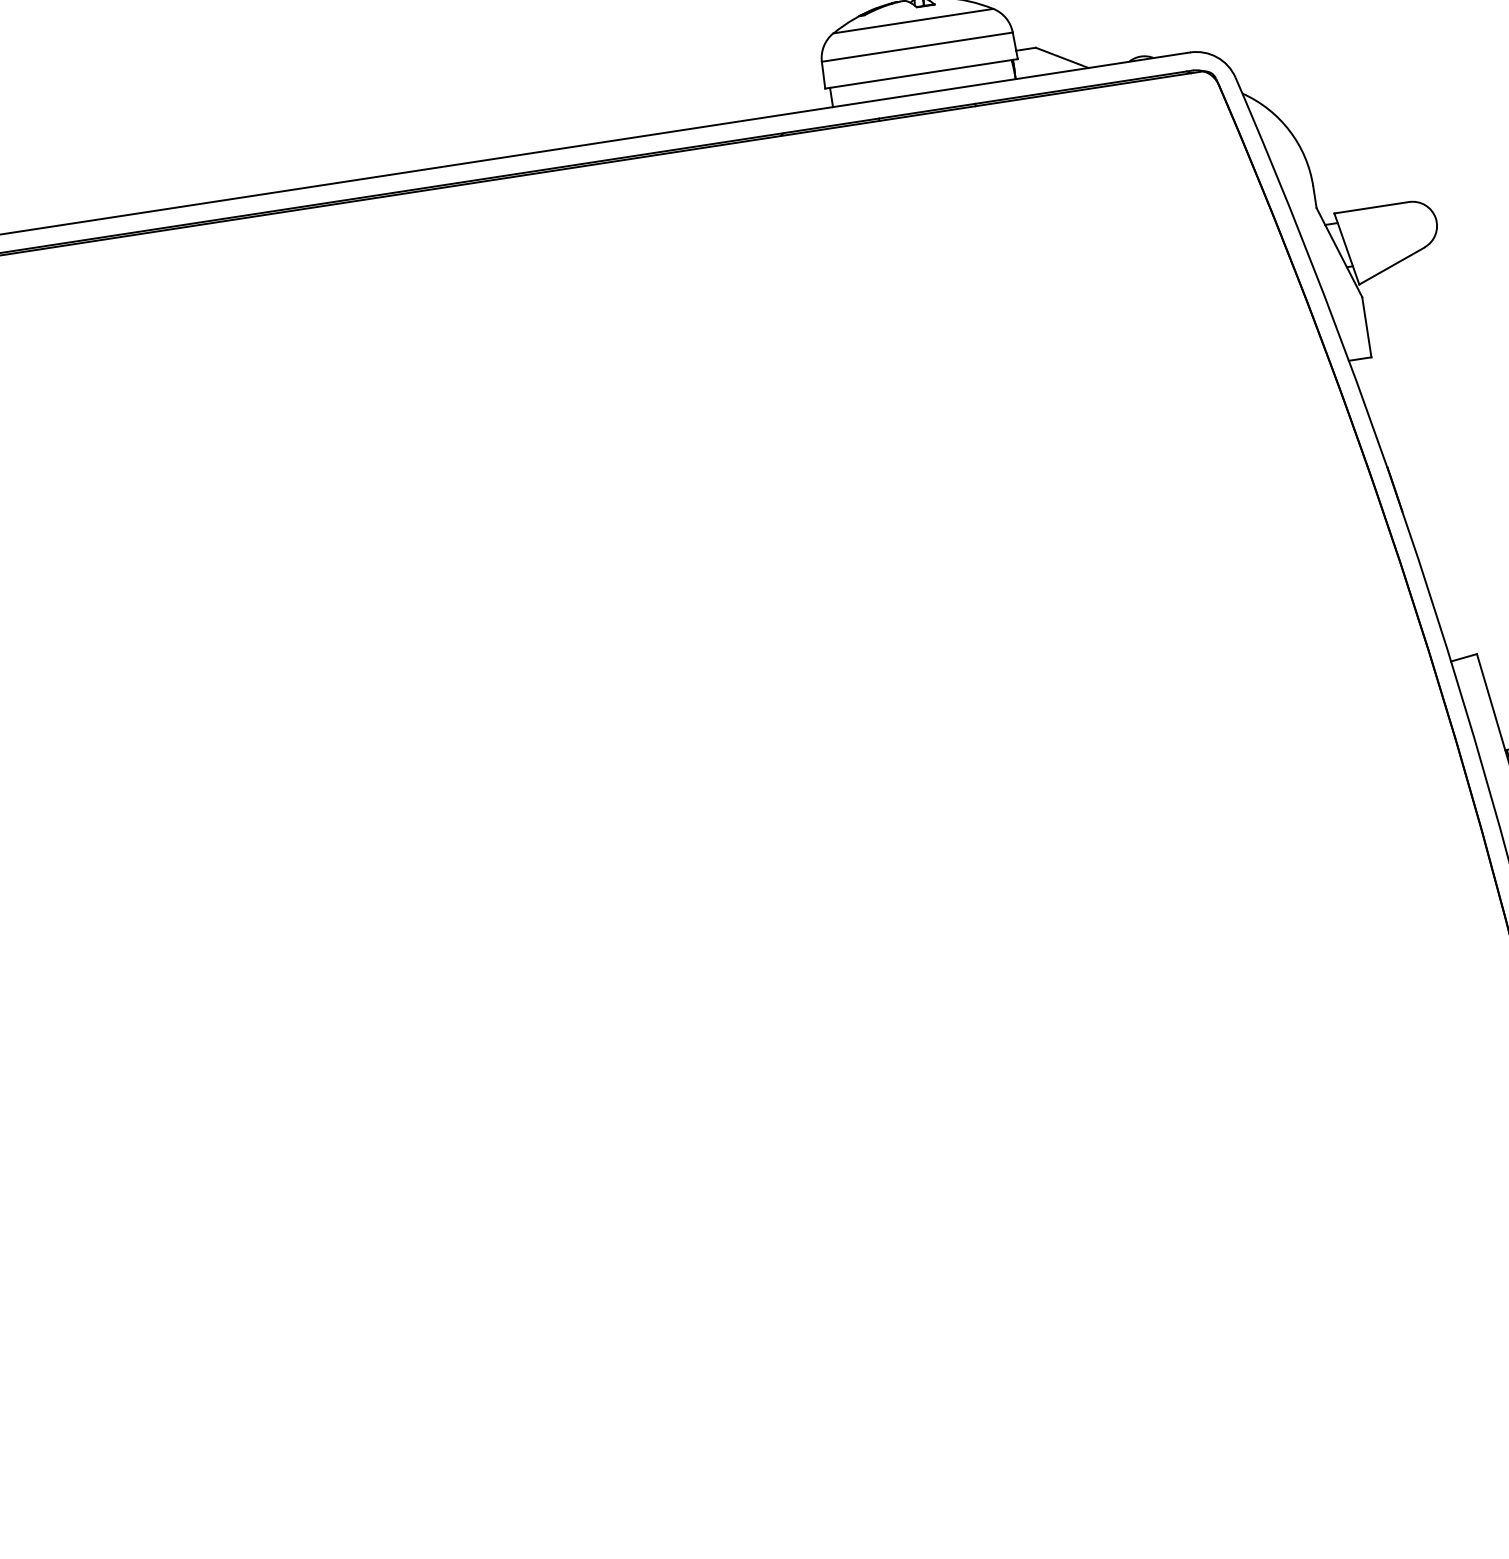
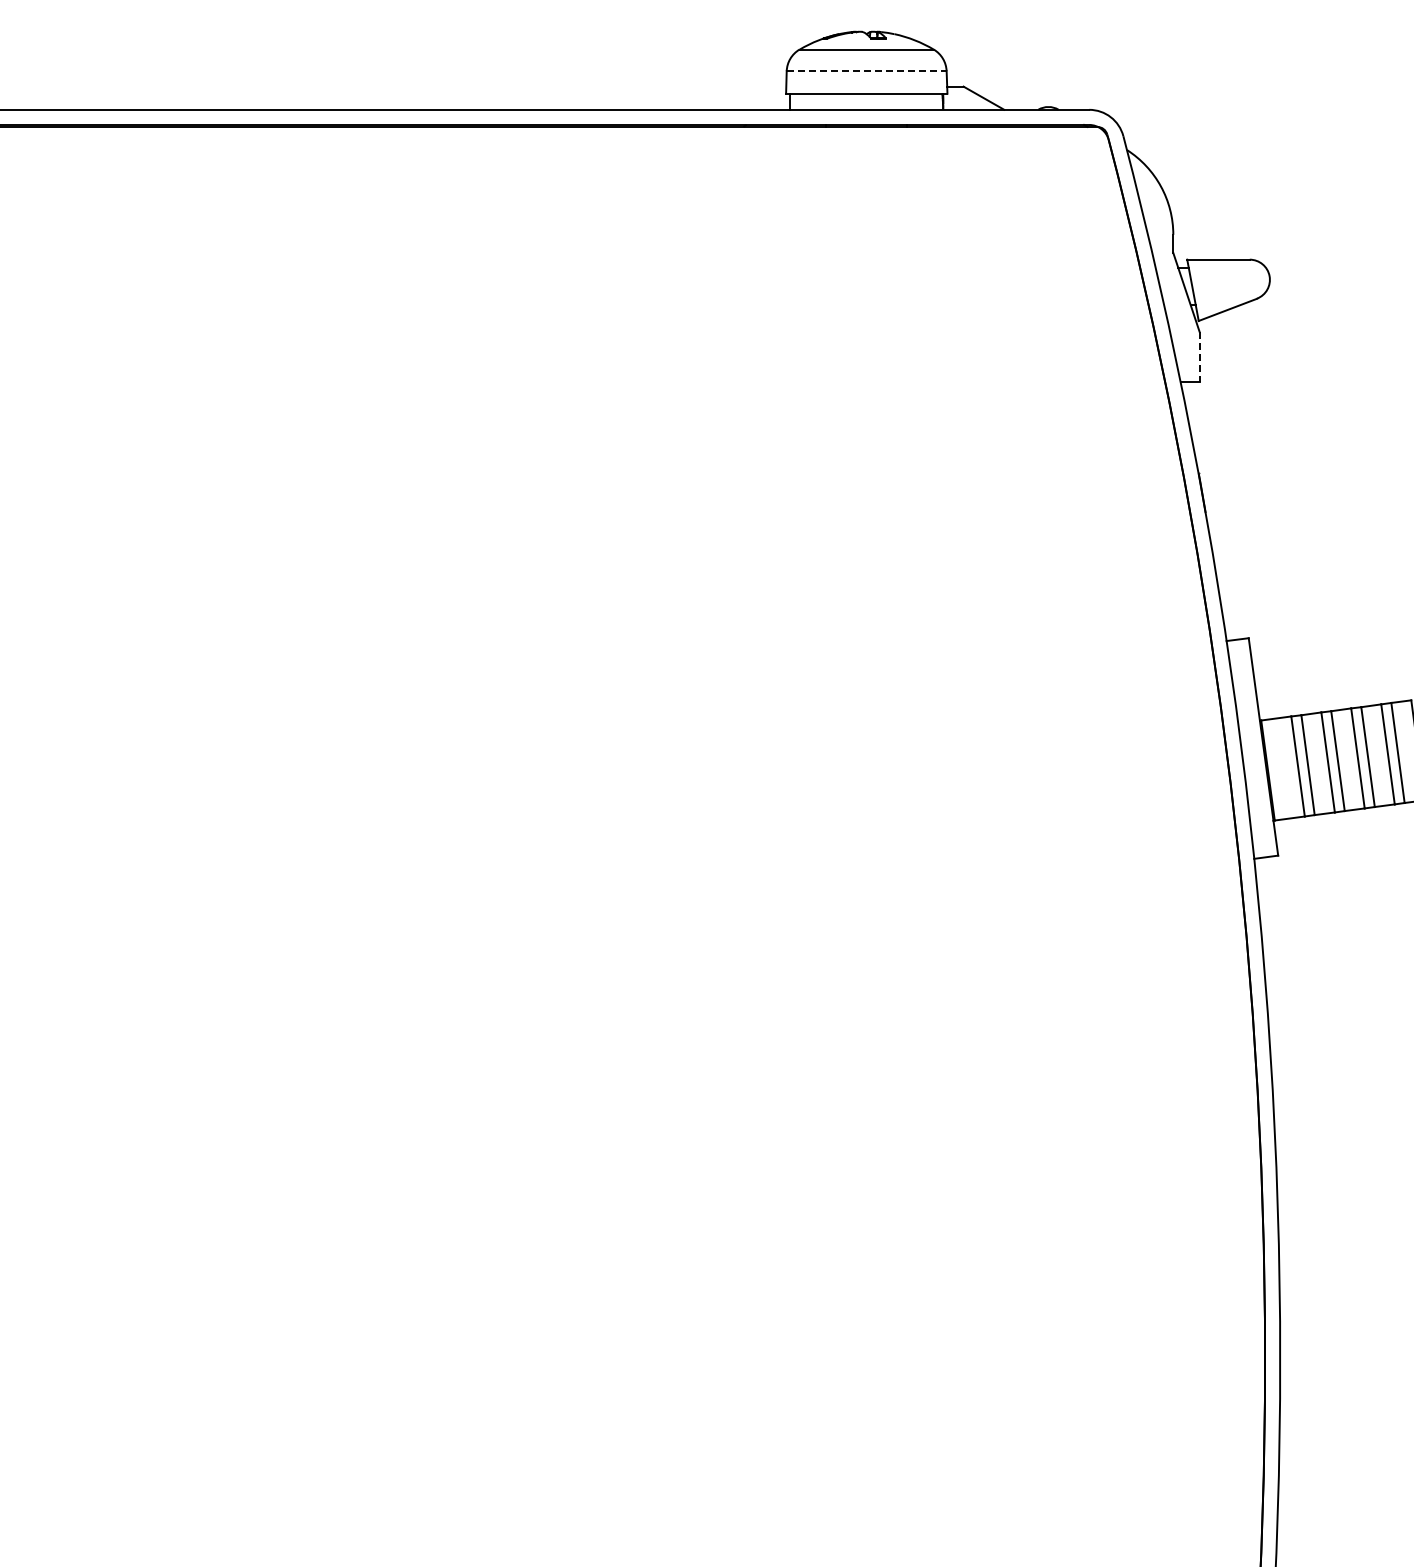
line: (917, 47) -> (866, 71), solid -> dashed
line: (1366, 327) -> (1199, 357), solid -> dashed

